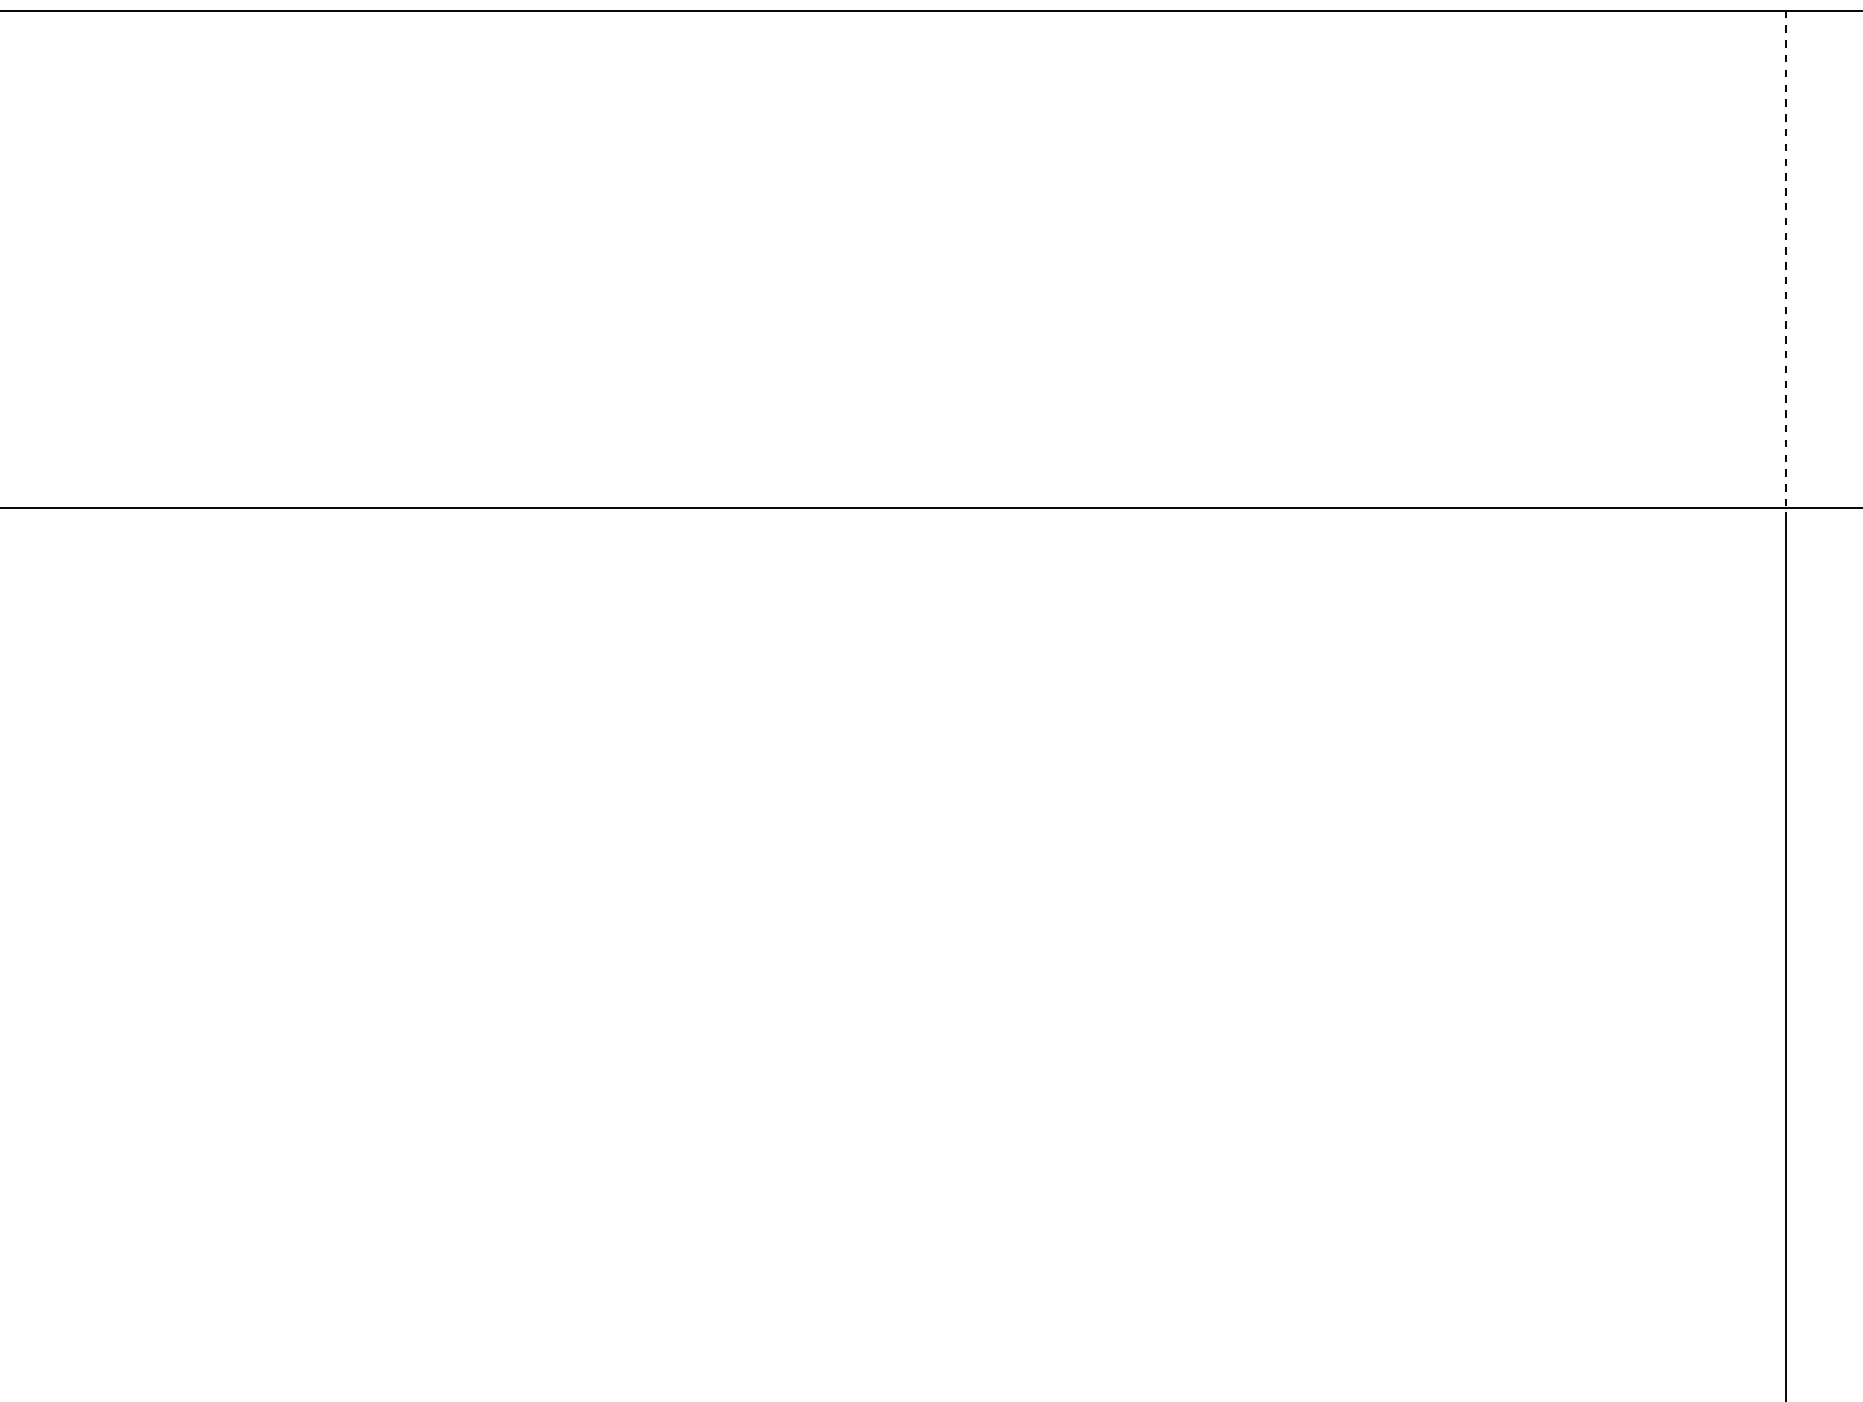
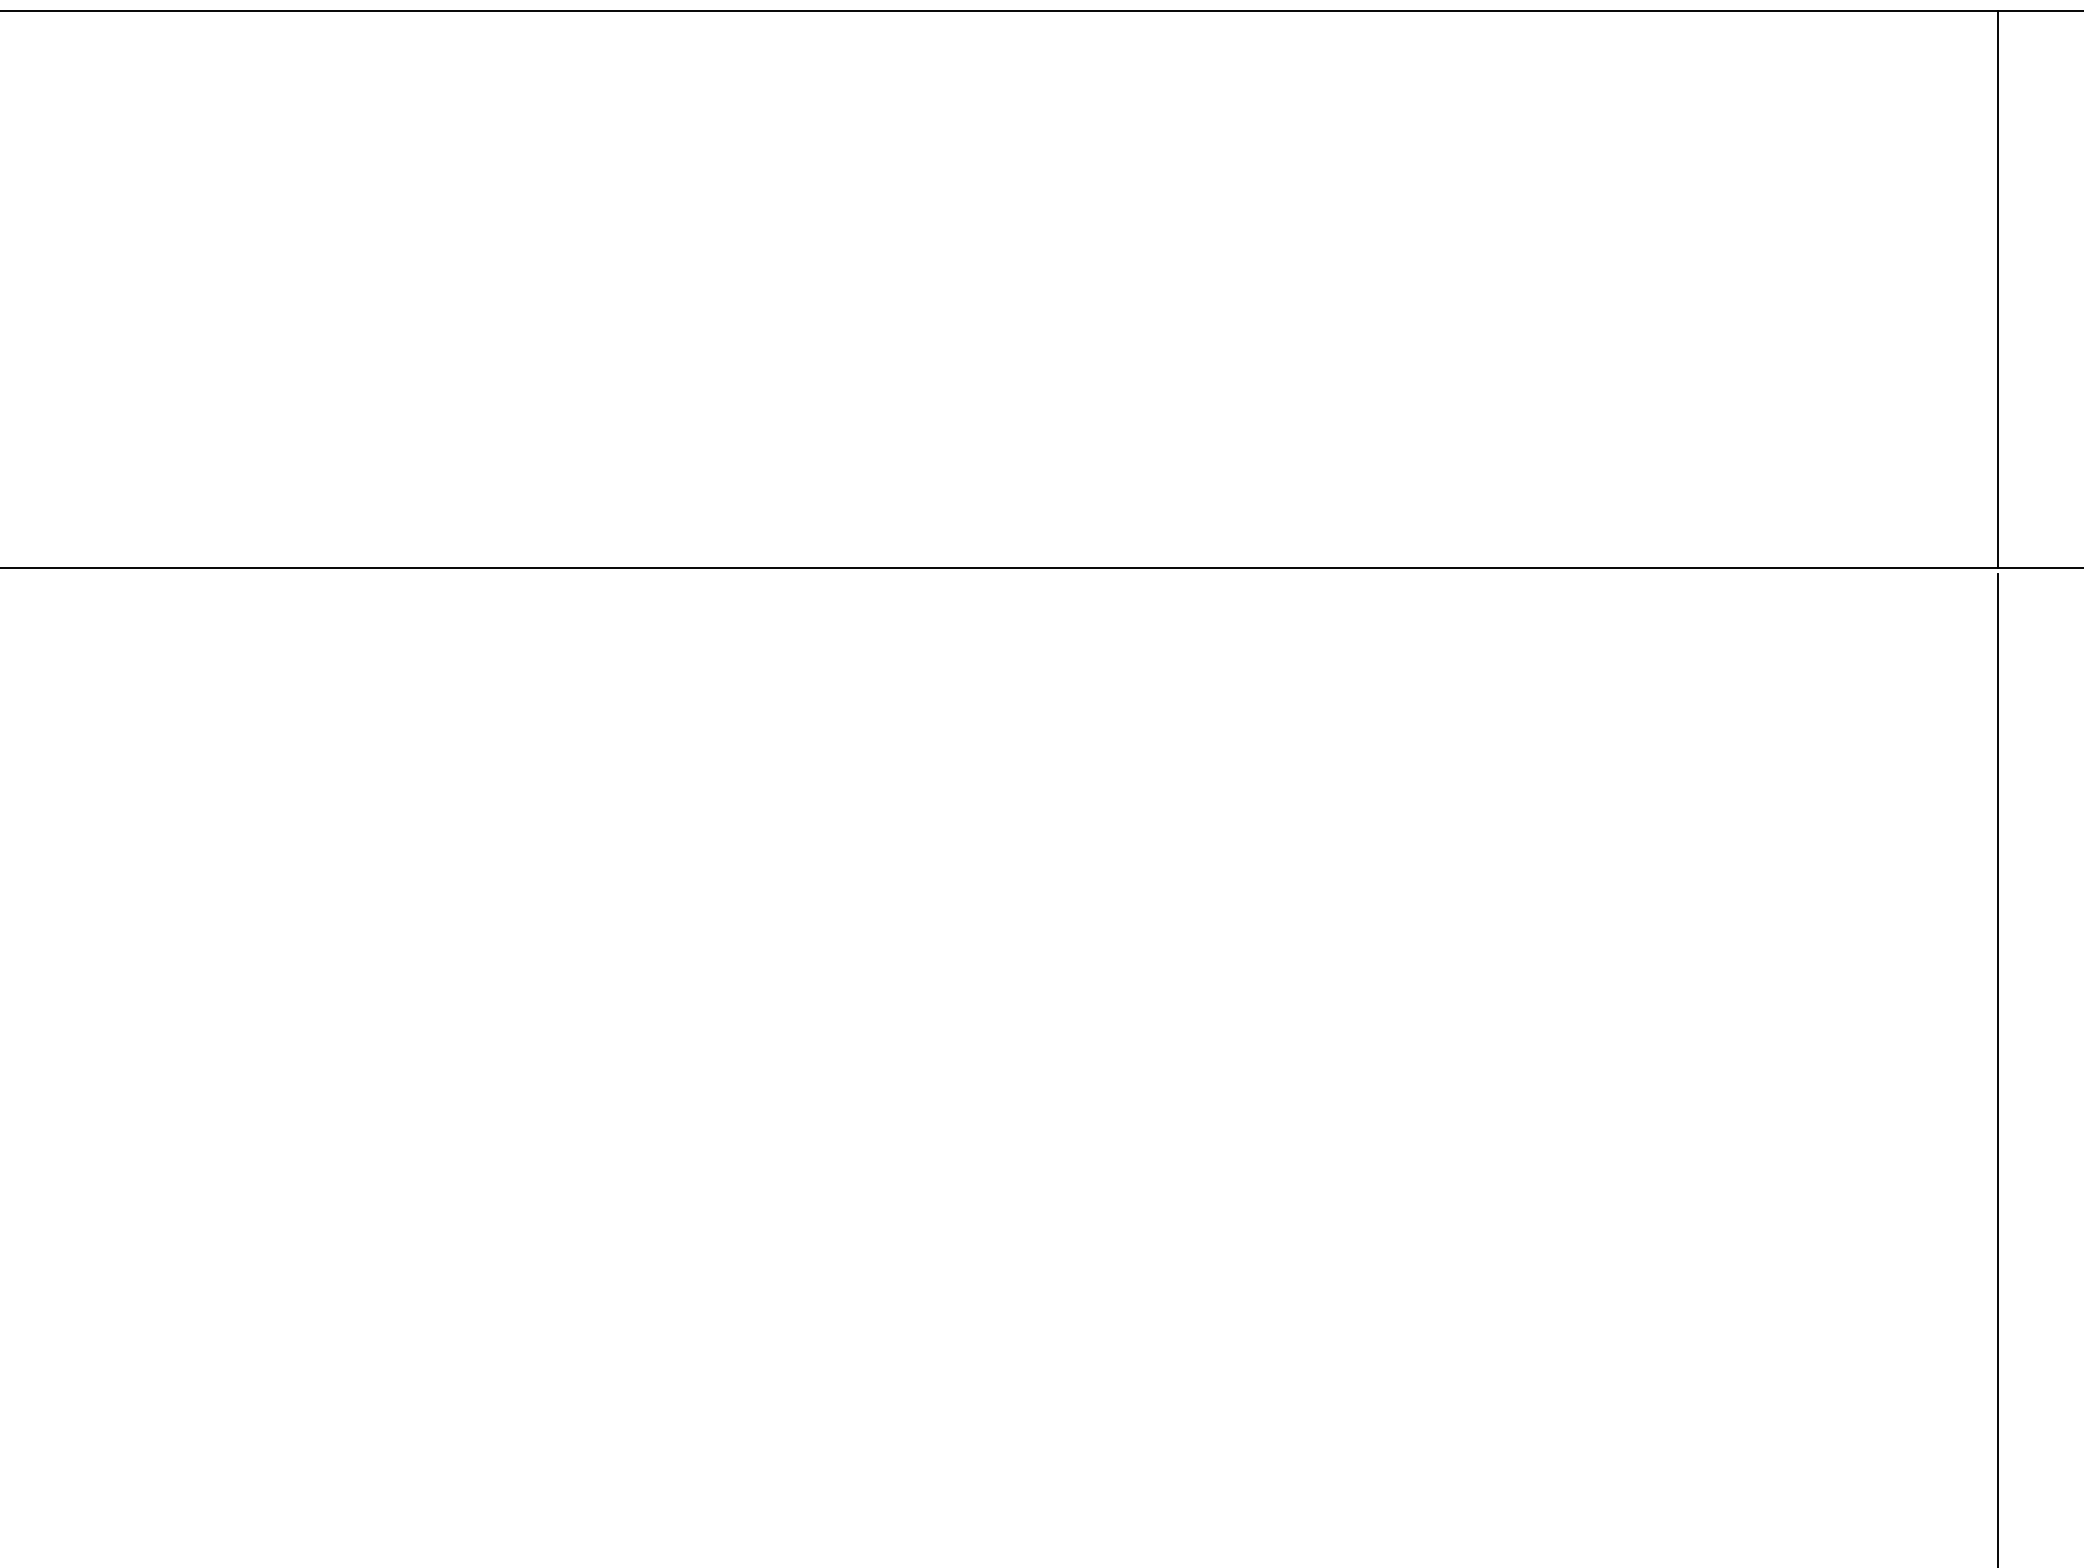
line: (1786, 259) -> (1998, 290), dashed -> solid

